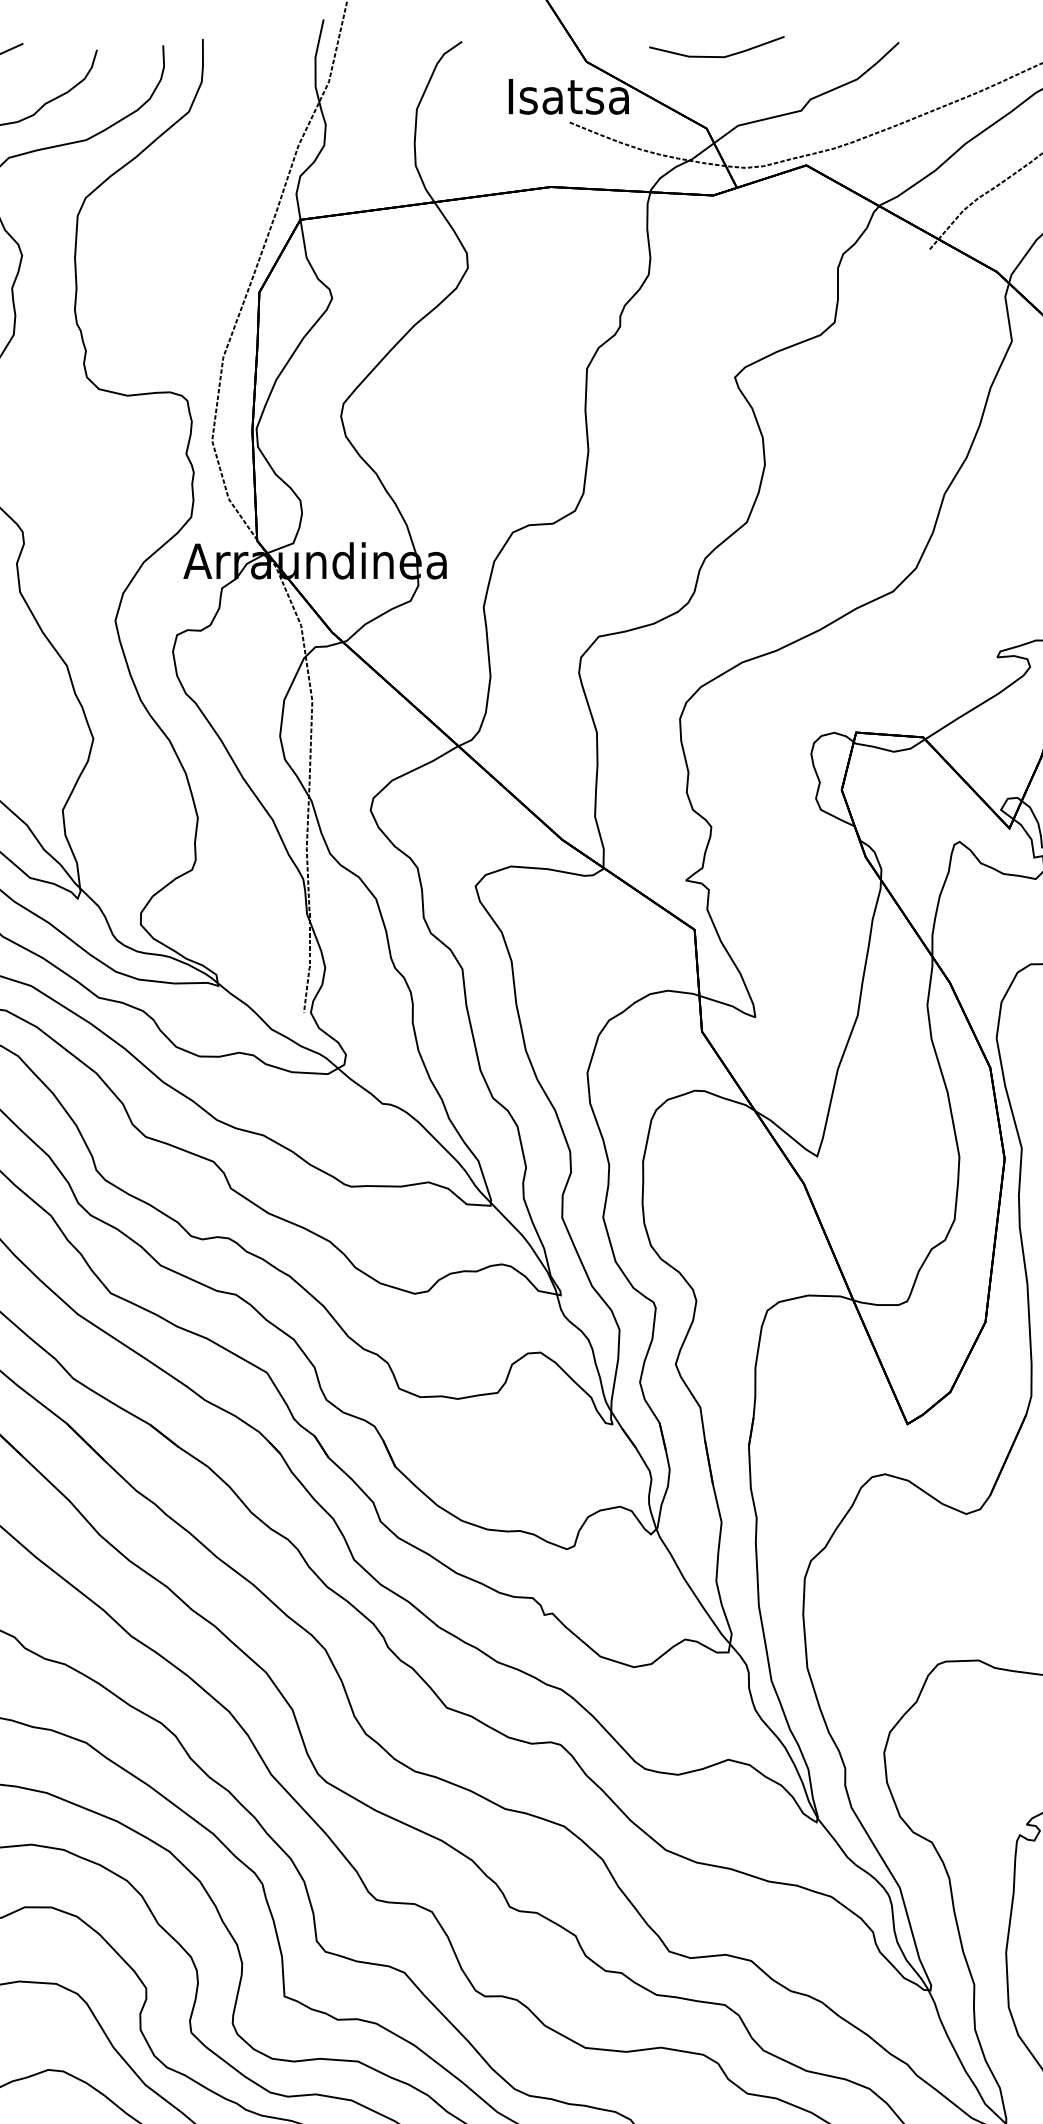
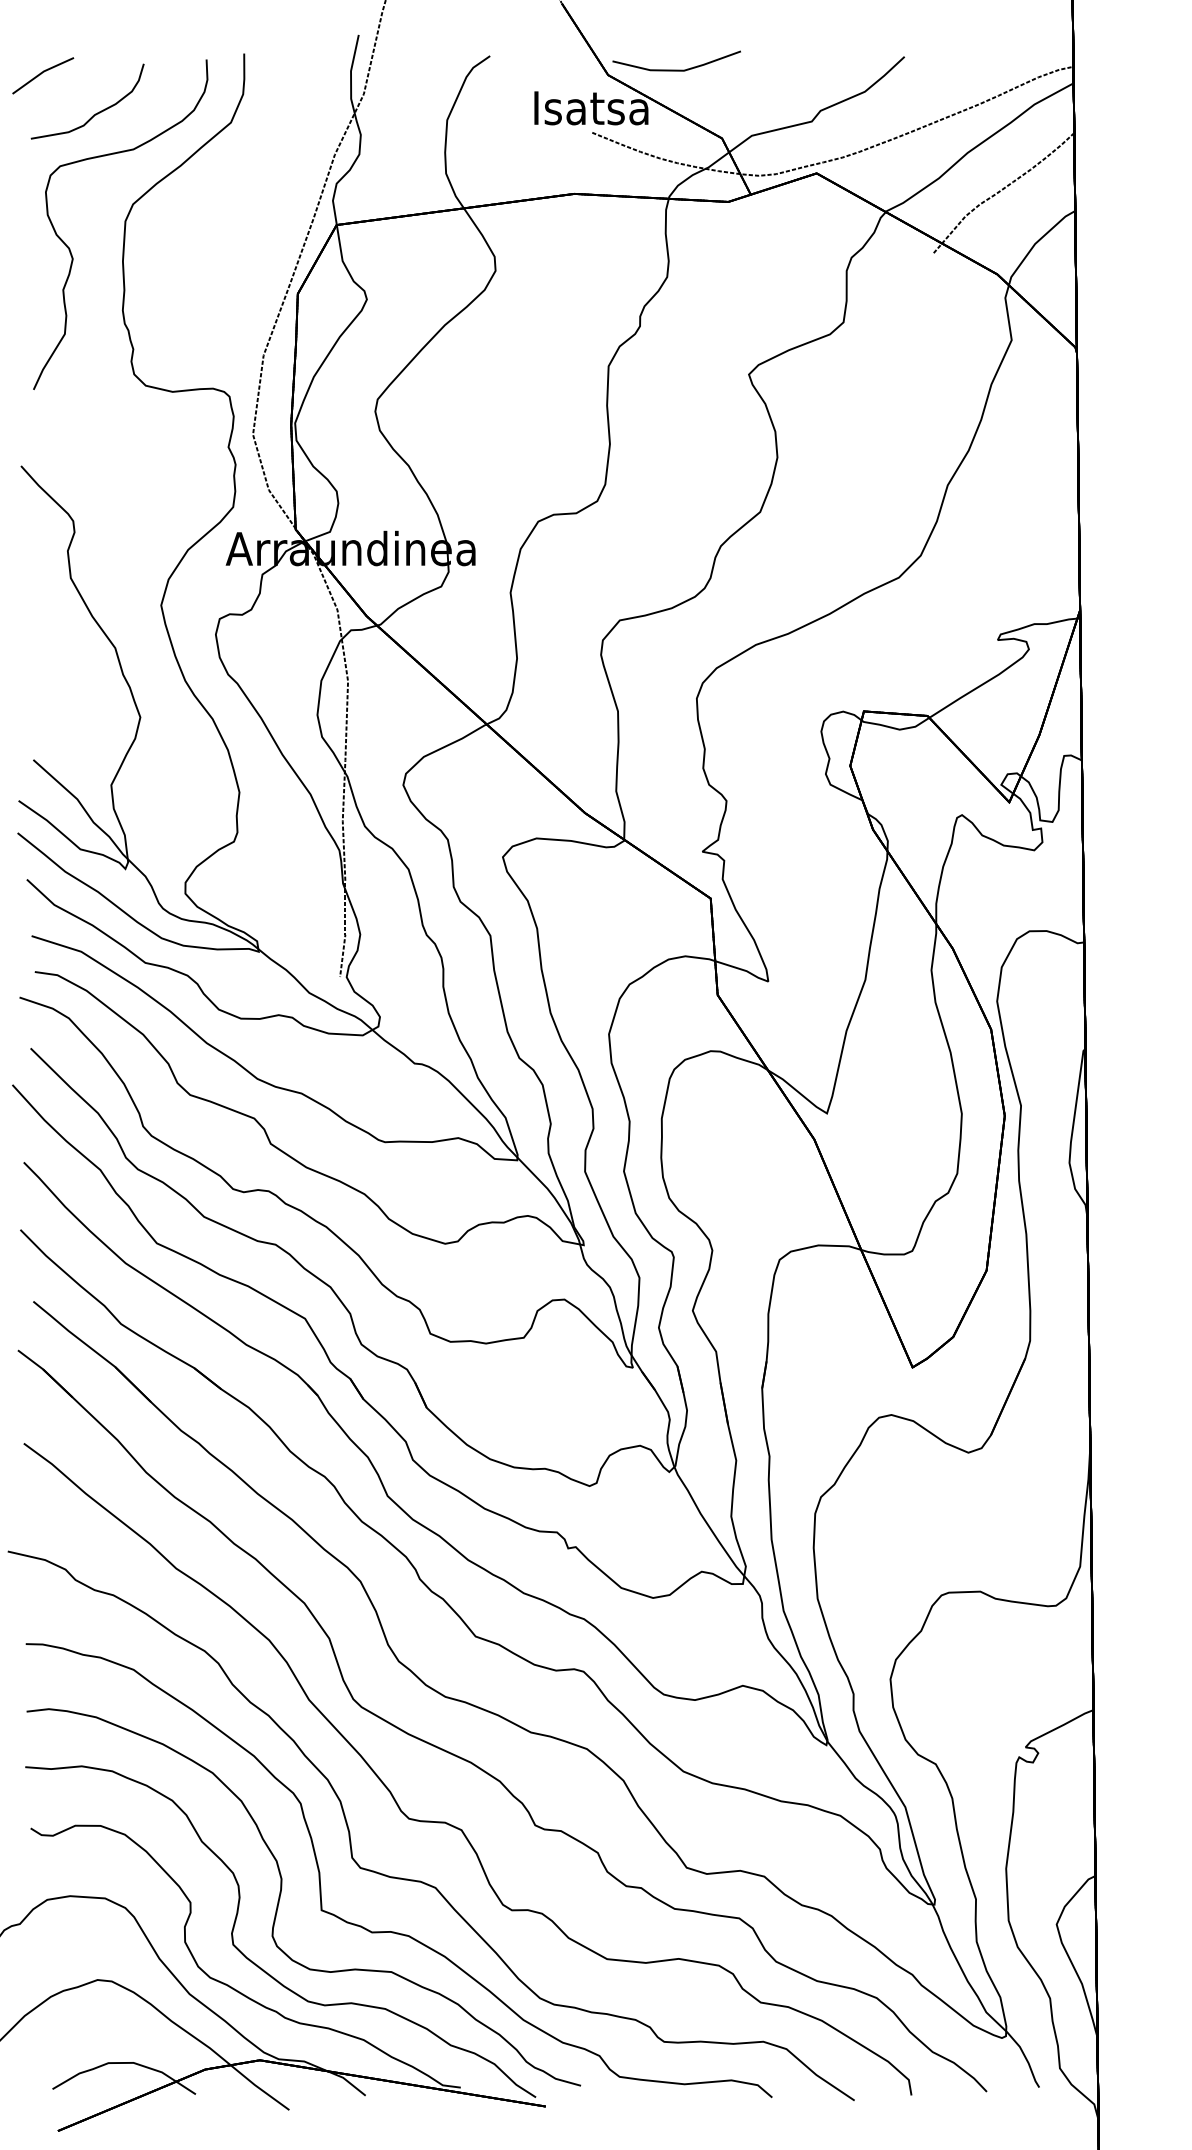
line: (716, 55) -> (676, 69), moved

